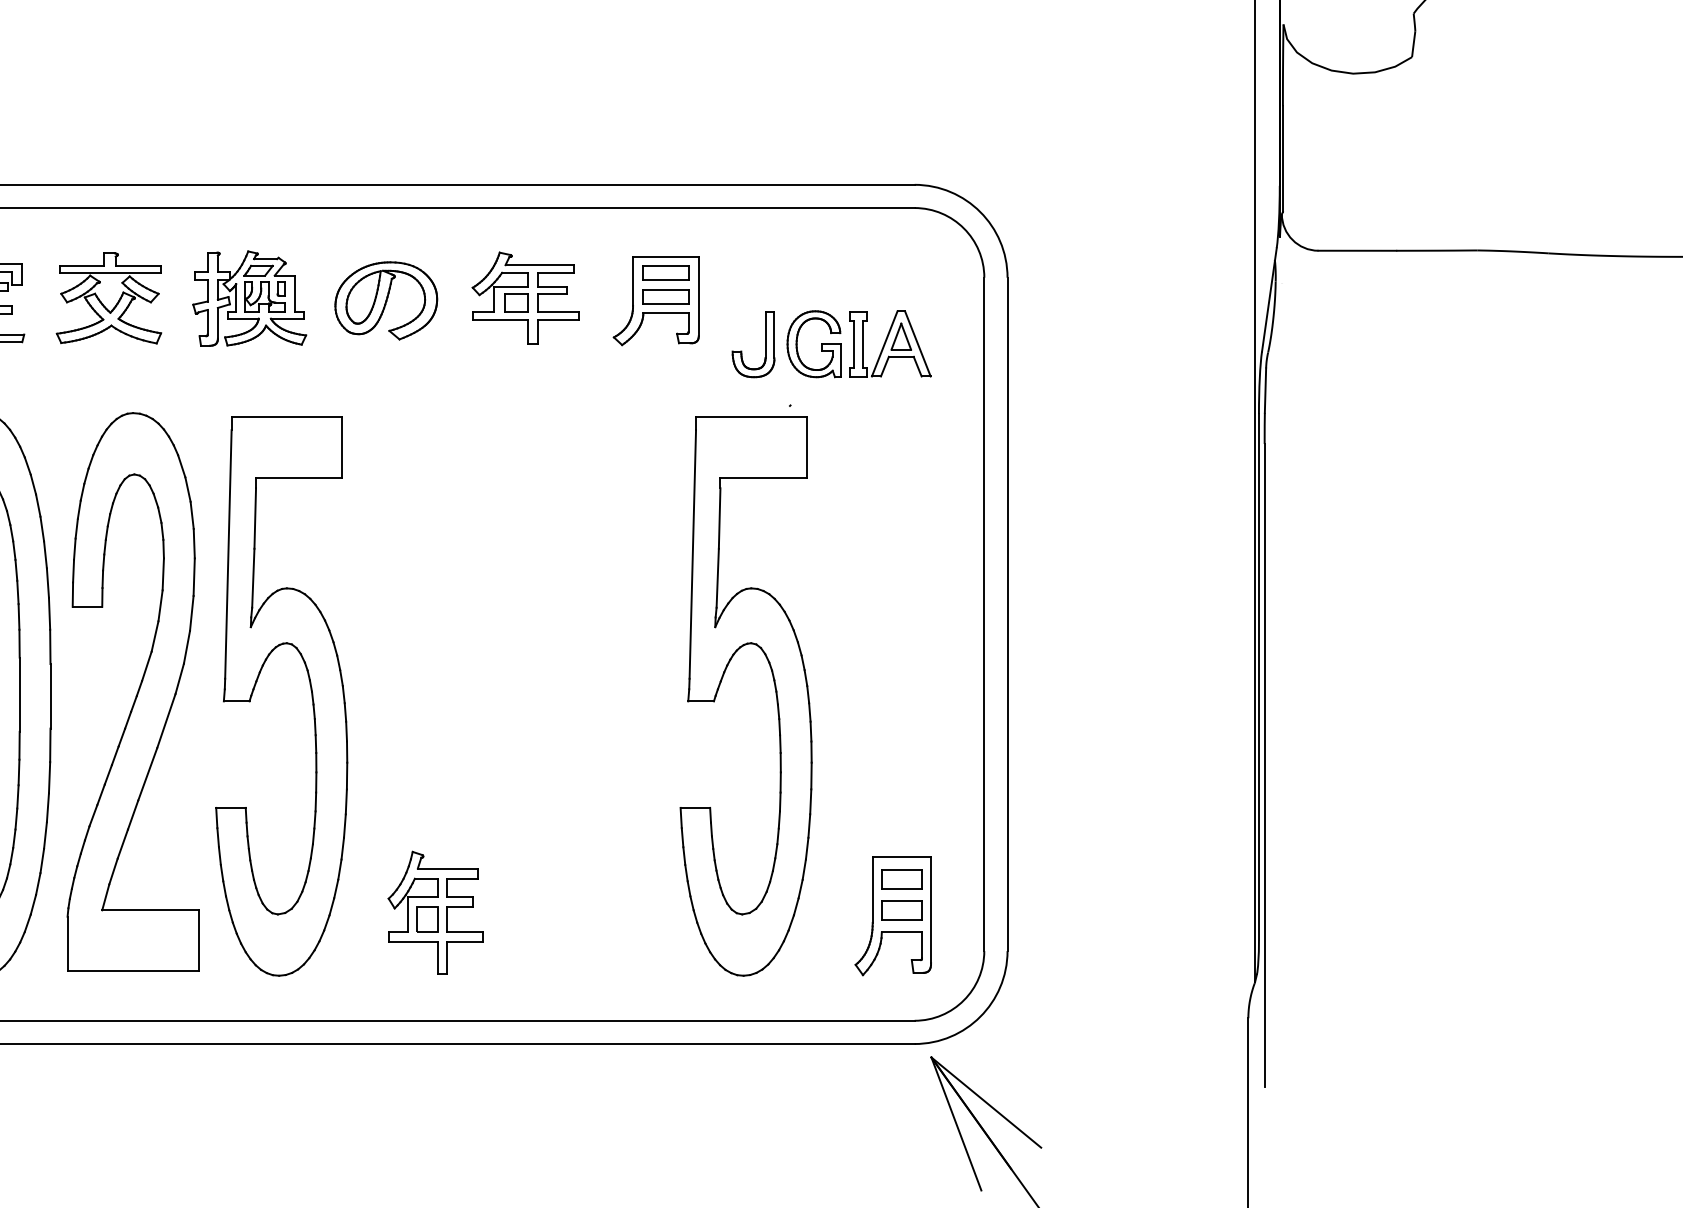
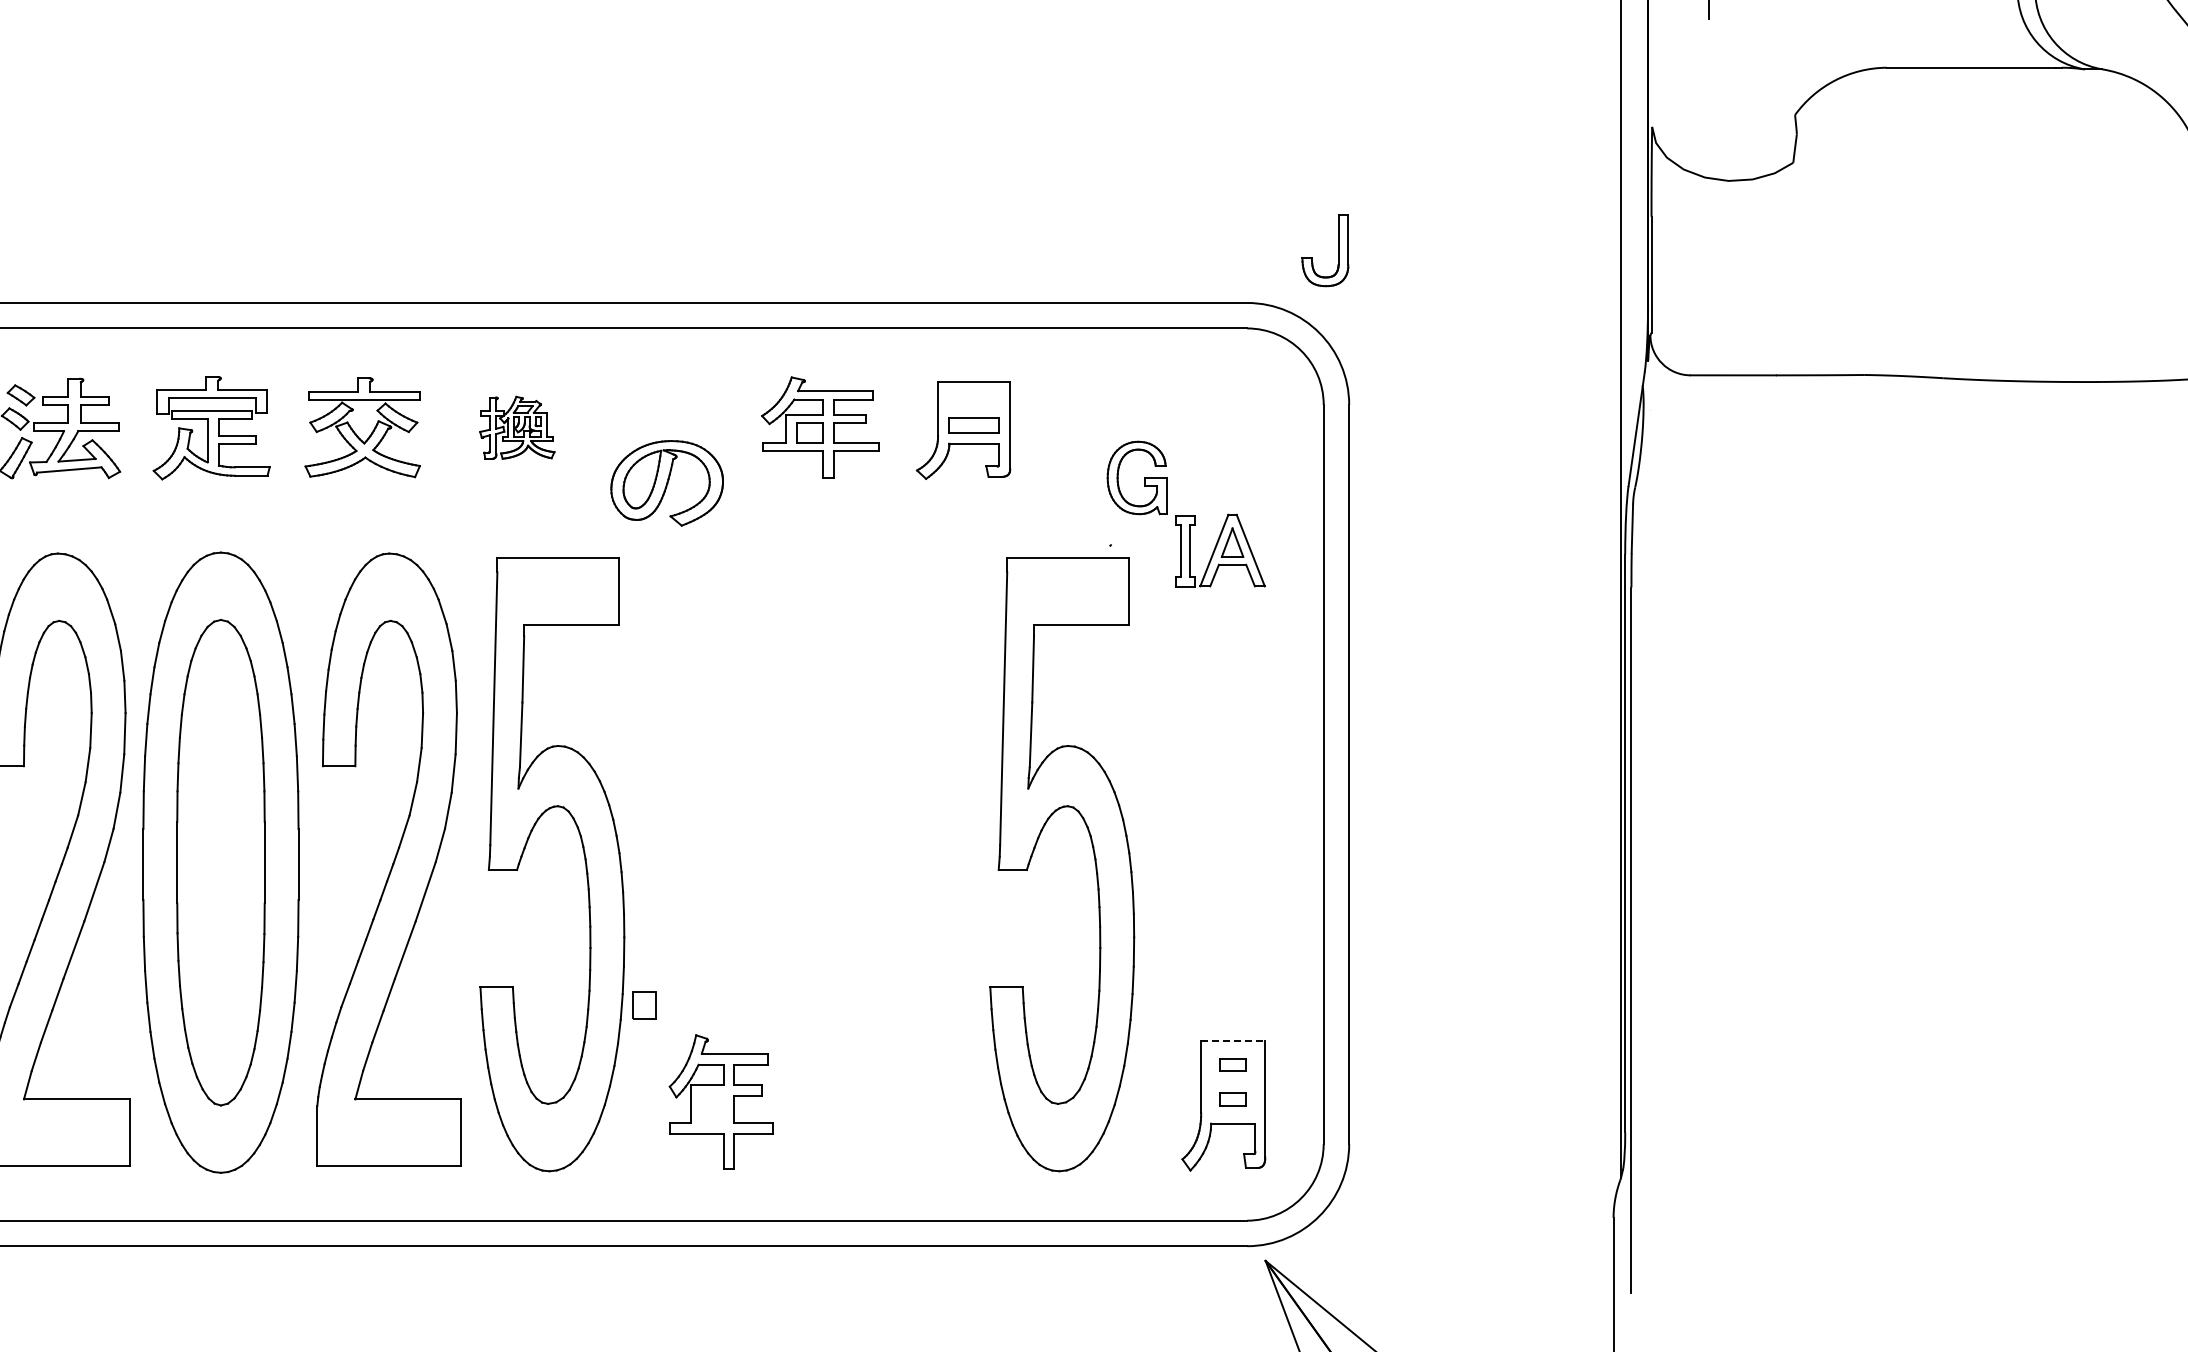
part: (665, 272) -> (973, 399), removed
part: (249, 298) -> (517, 427), size x0.6
part: (385, 300) -> (666, 483), moved
part: (890, 343) -> (1220, 550), moved
part: (765, 344) -> (1338, 250), moved
line: (902, 857) -> (1233, 1041), solid -> dashed
part: (901, 878) -> (1232, 1064), size x0.6
part: (901, 910) -> (1232, 1099), size x0.6
part: (427, 919) -> (644, 1005), moved

